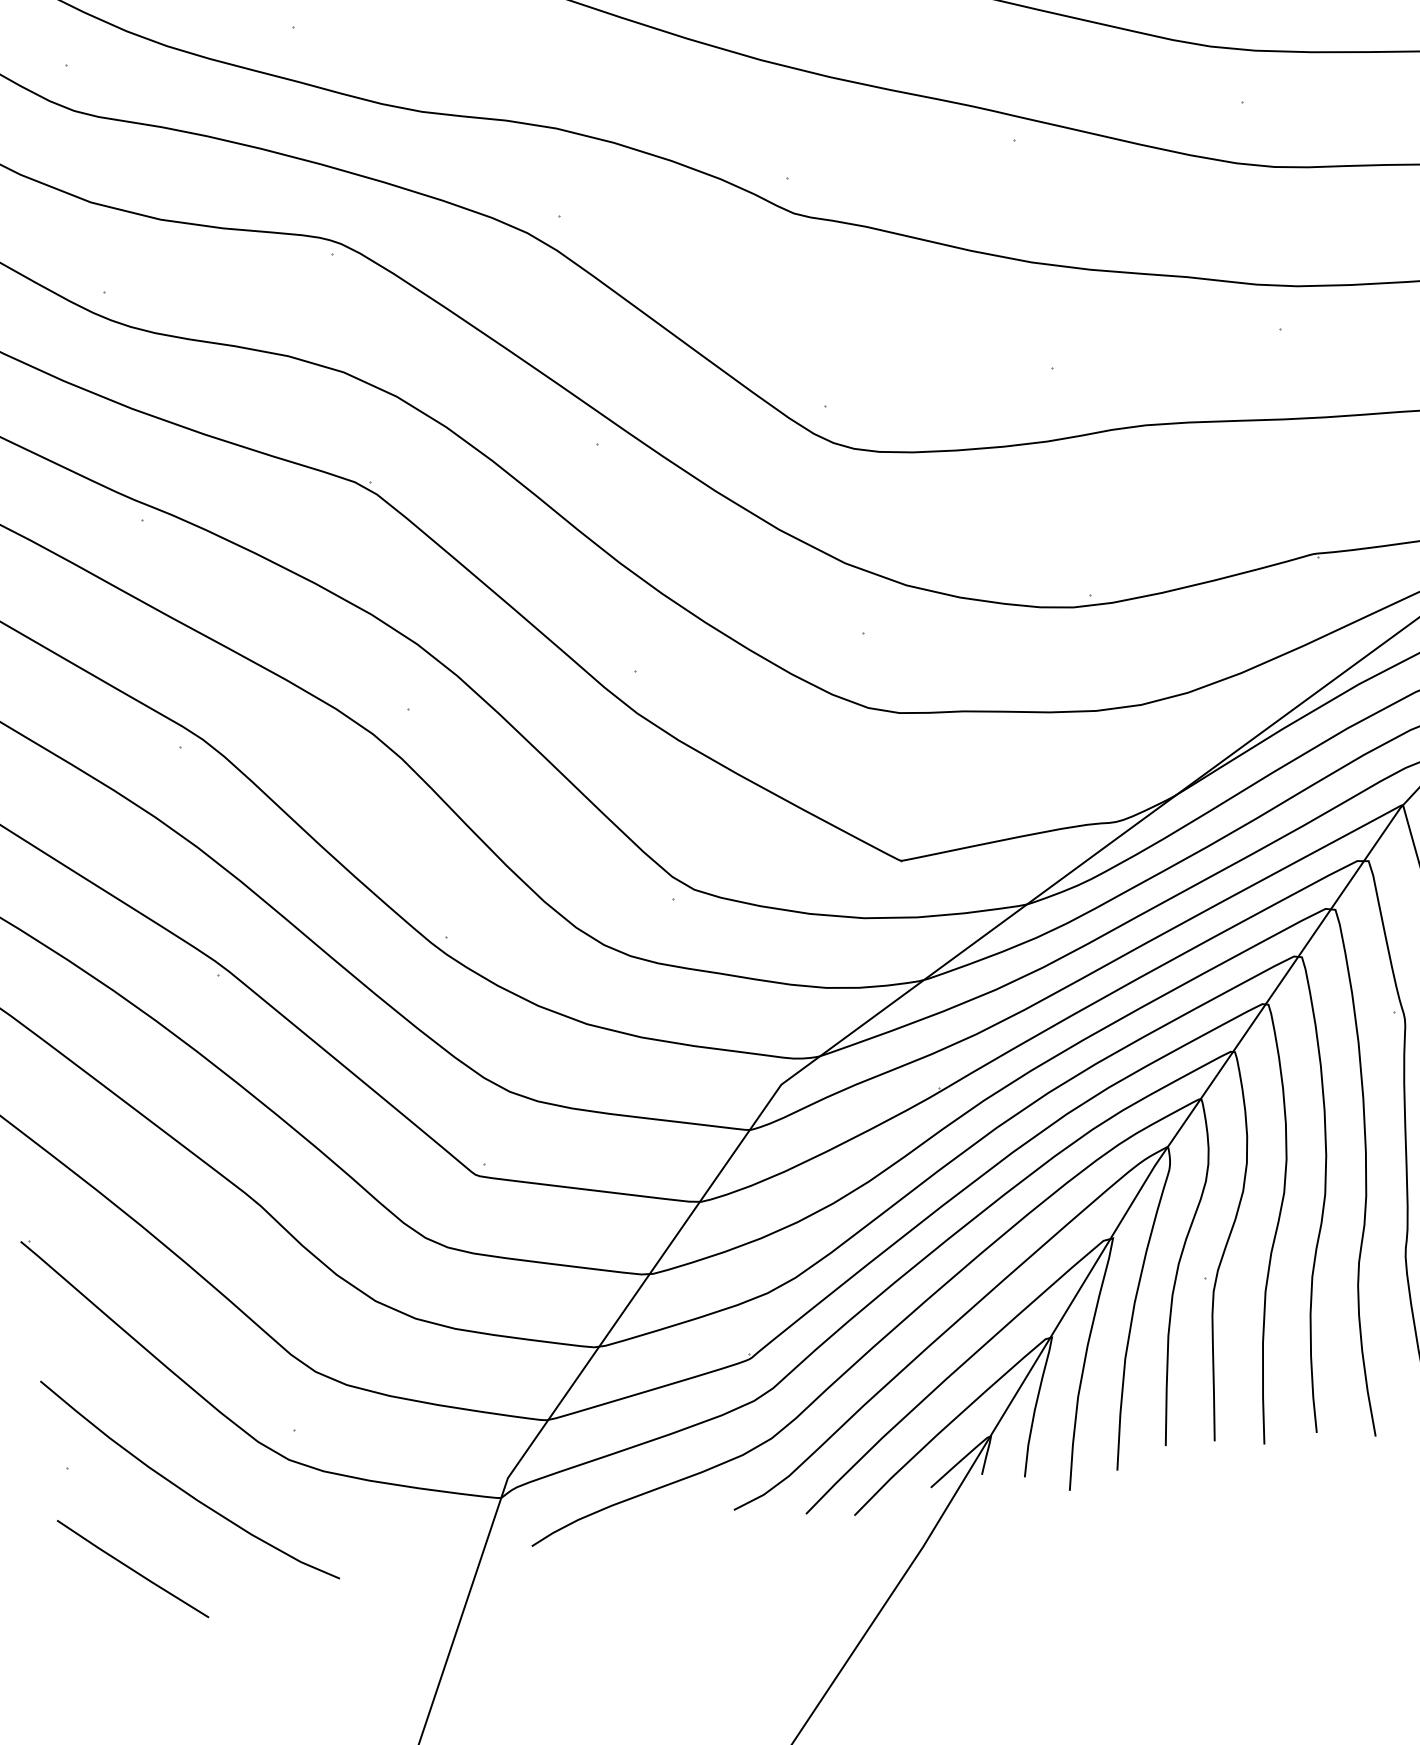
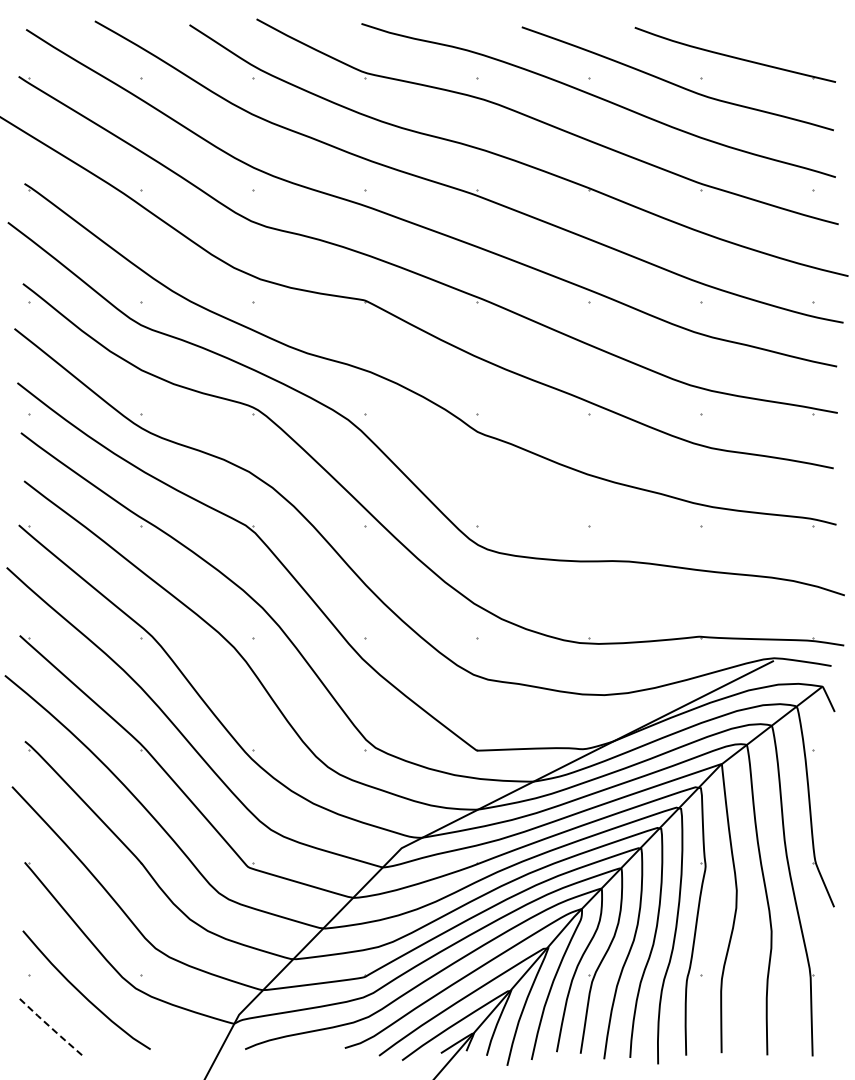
line: (133, 1569) -> (52, 1028), solid -> dashed

